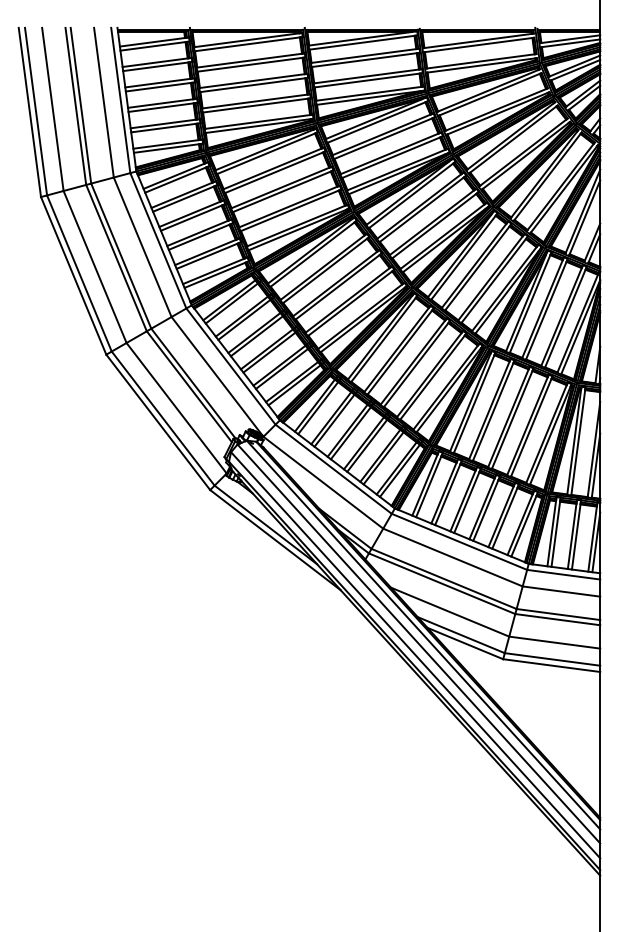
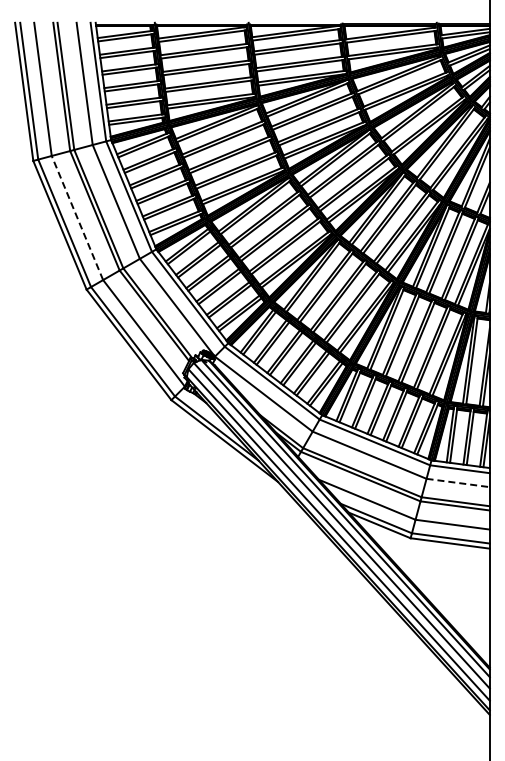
line: (95, 266) -> (77, 217), solid -> dashed
line: (561, 590) -> (458, 482), solid -> dashed

